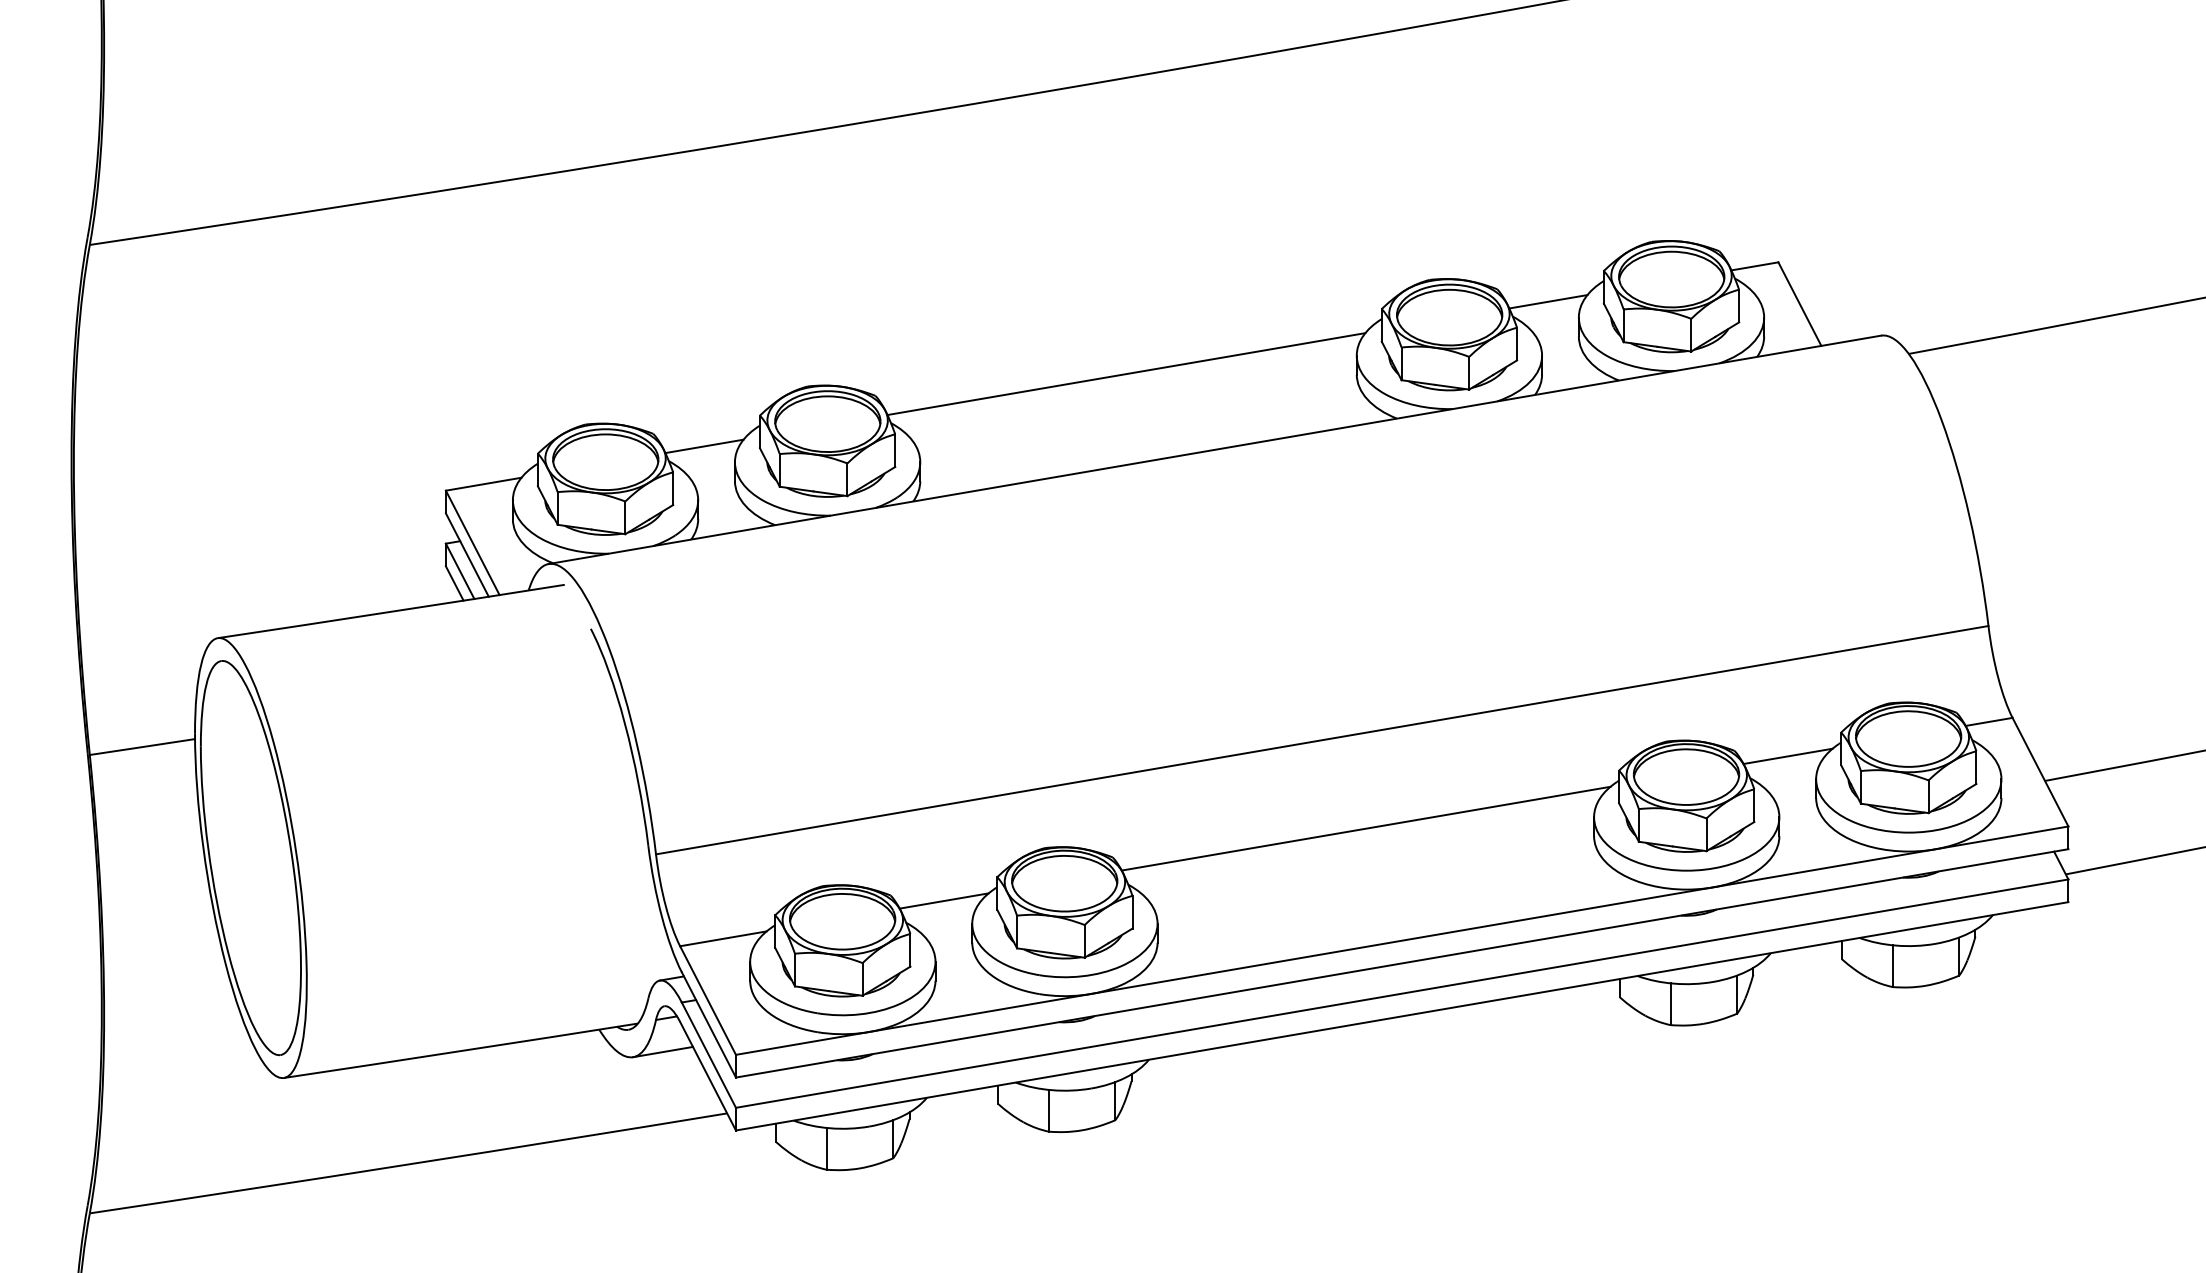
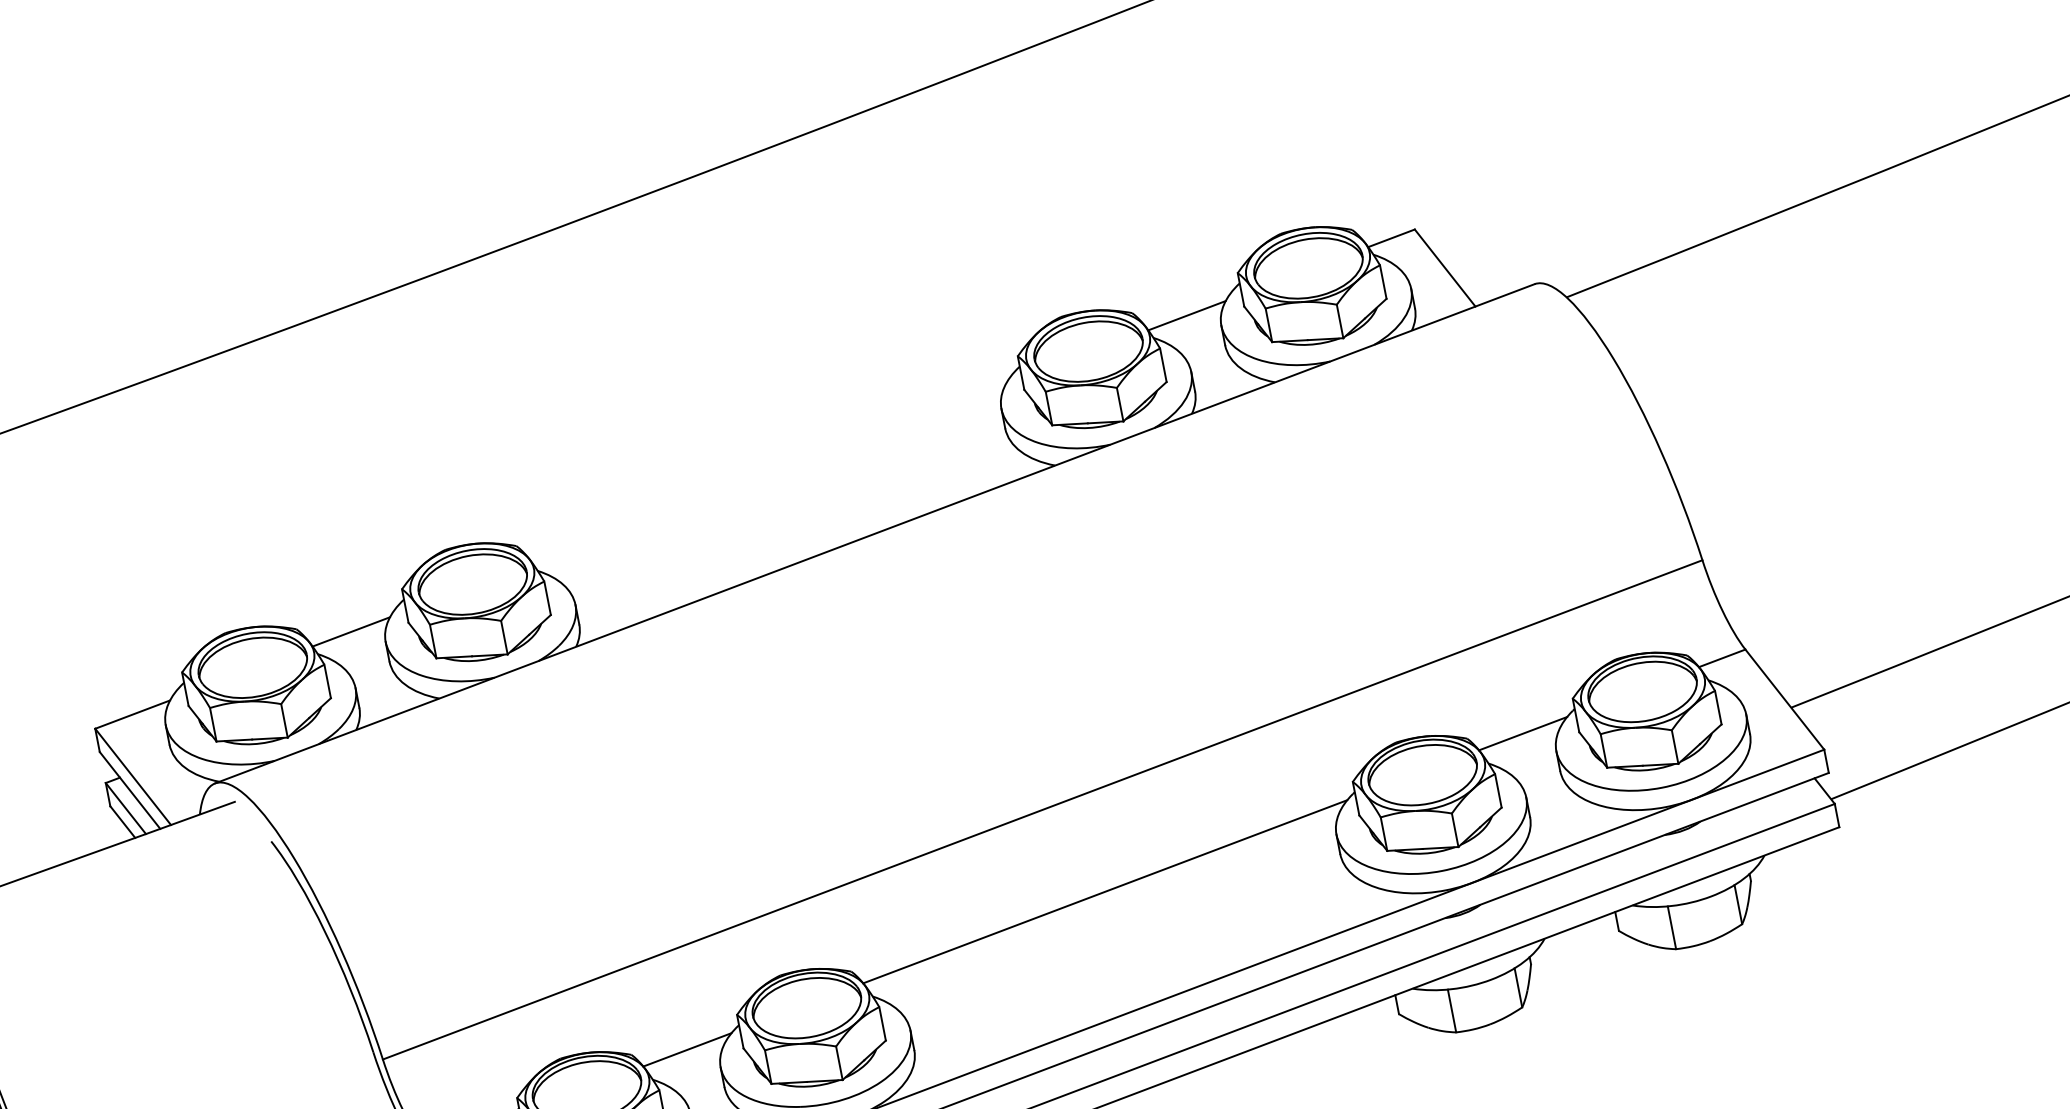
line: (1126, 374) -> (769, 474), removed

